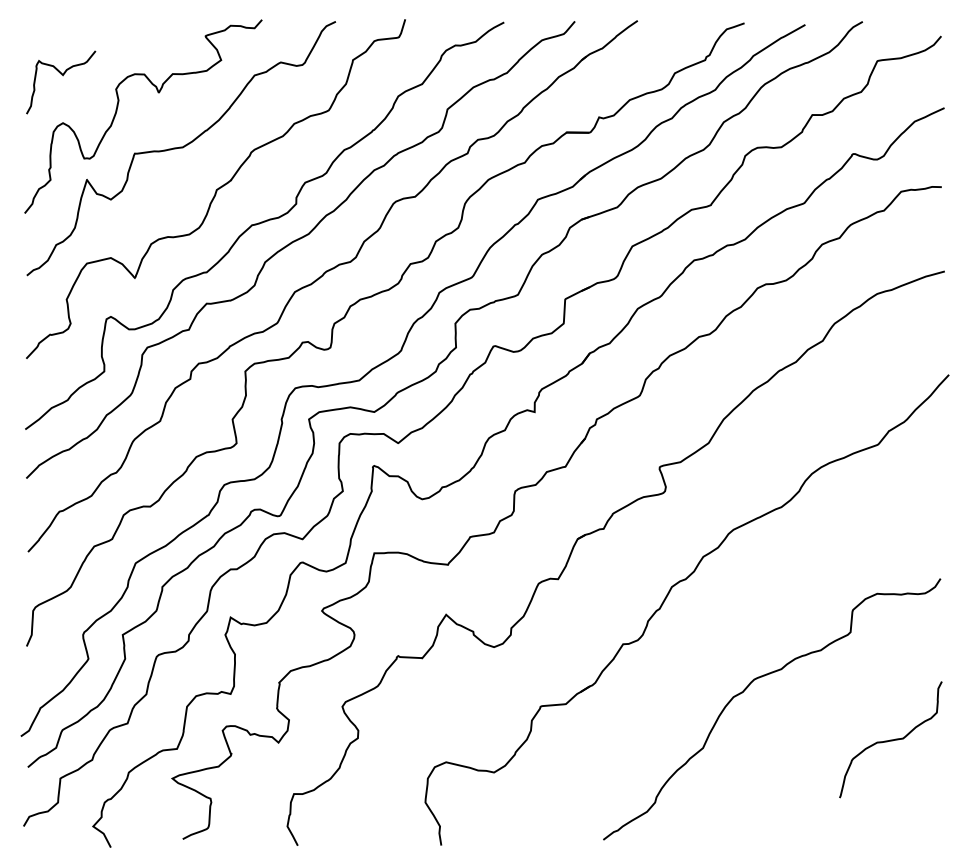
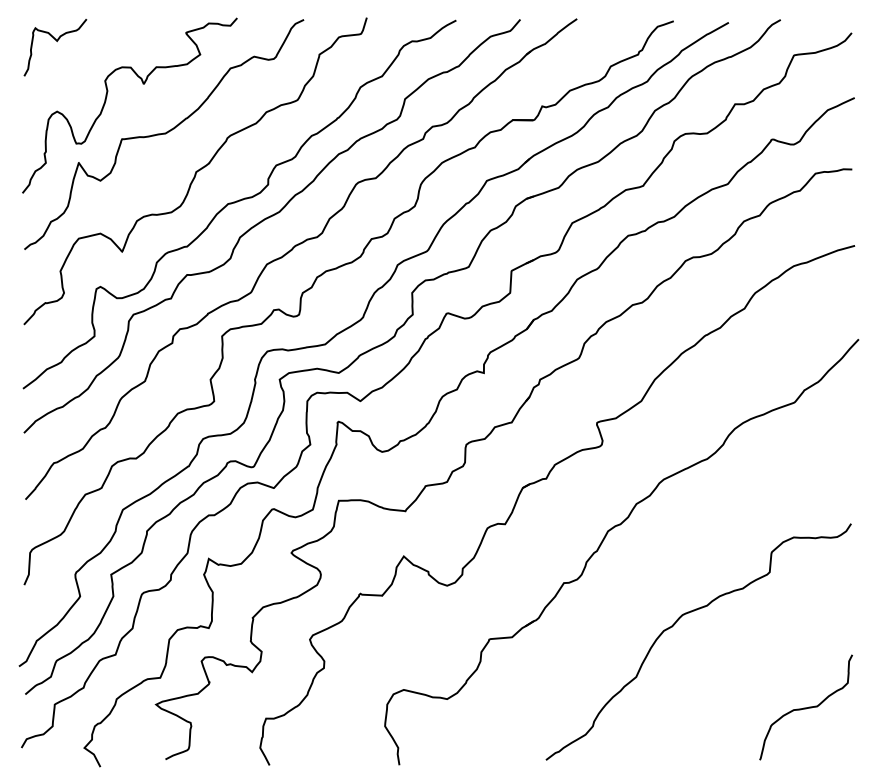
curve: (63, 76) -> (57, 42), moved
curve: (890, 739) -> (805, 707), moved

